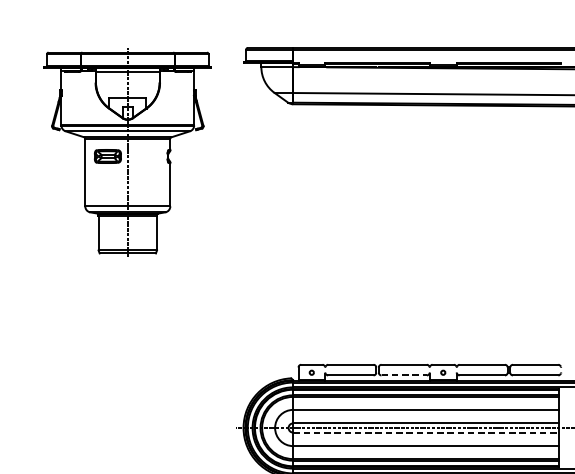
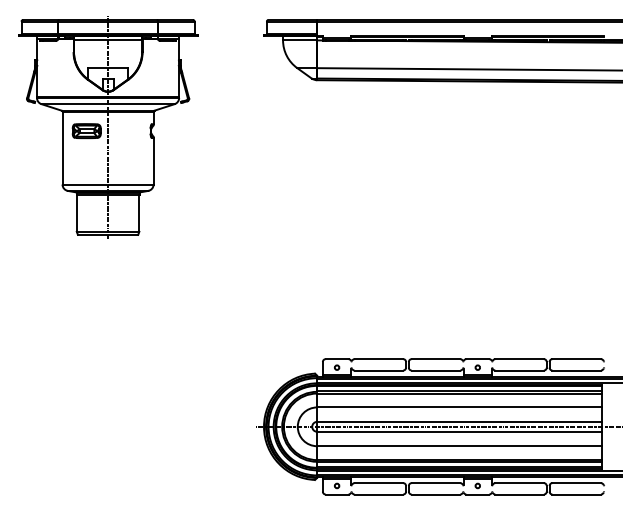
part: (128, 153) -> (108, 127), moved
line: (404, 375) -> (436, 370), dashed -> solid
line: (426, 432) -> (459, 431), dashed -> solid

